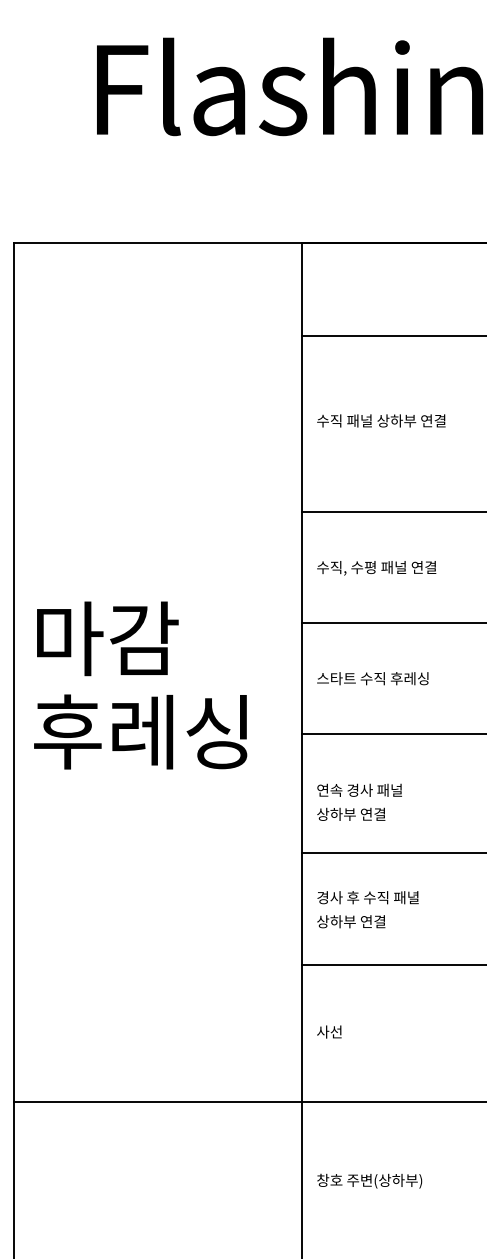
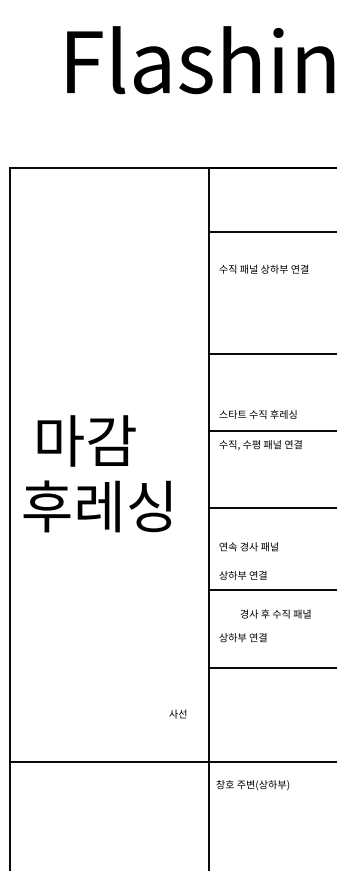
text: (380, 419) -> (263, 268), moved
text: (376, 568) -> (260, 445), moved
text: (107, 638) -> (86, 440), moved
text: (372, 678) -> (257, 414), moved
text: (350, 814) -> (242, 575), moved
text: (367, 896) -> (275, 613), moved
text: (328, 1031) -> (177, 713), moved
text: (369, 1181) -> (252, 785), moved

